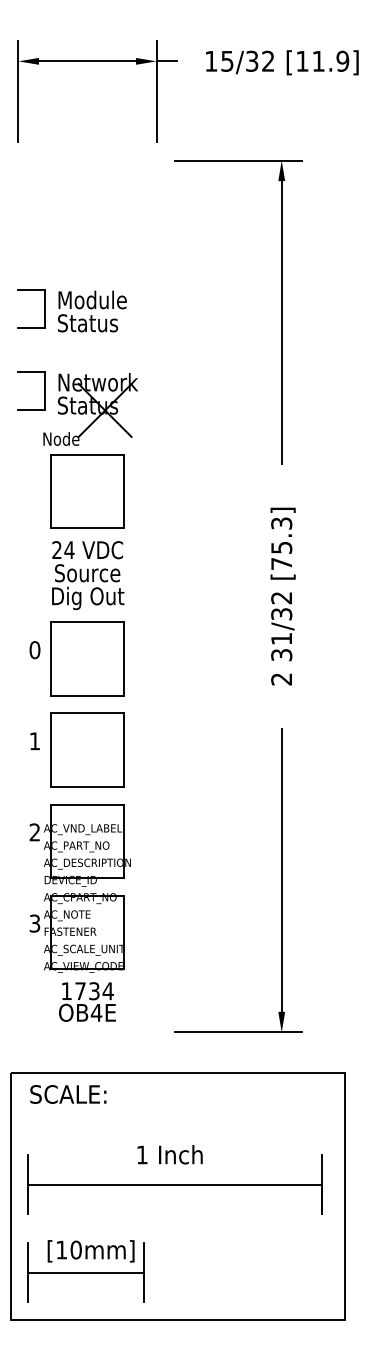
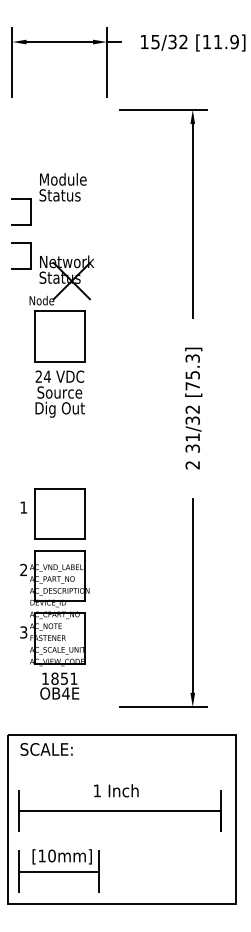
text: (91, 311) -> (62, 187), moved
part: (44, 390) -> (30, 255), moved
part: (76, 657) -> (52, 450), removed
text: (94, 990) -> (64, 678), 1734 -> 1851

